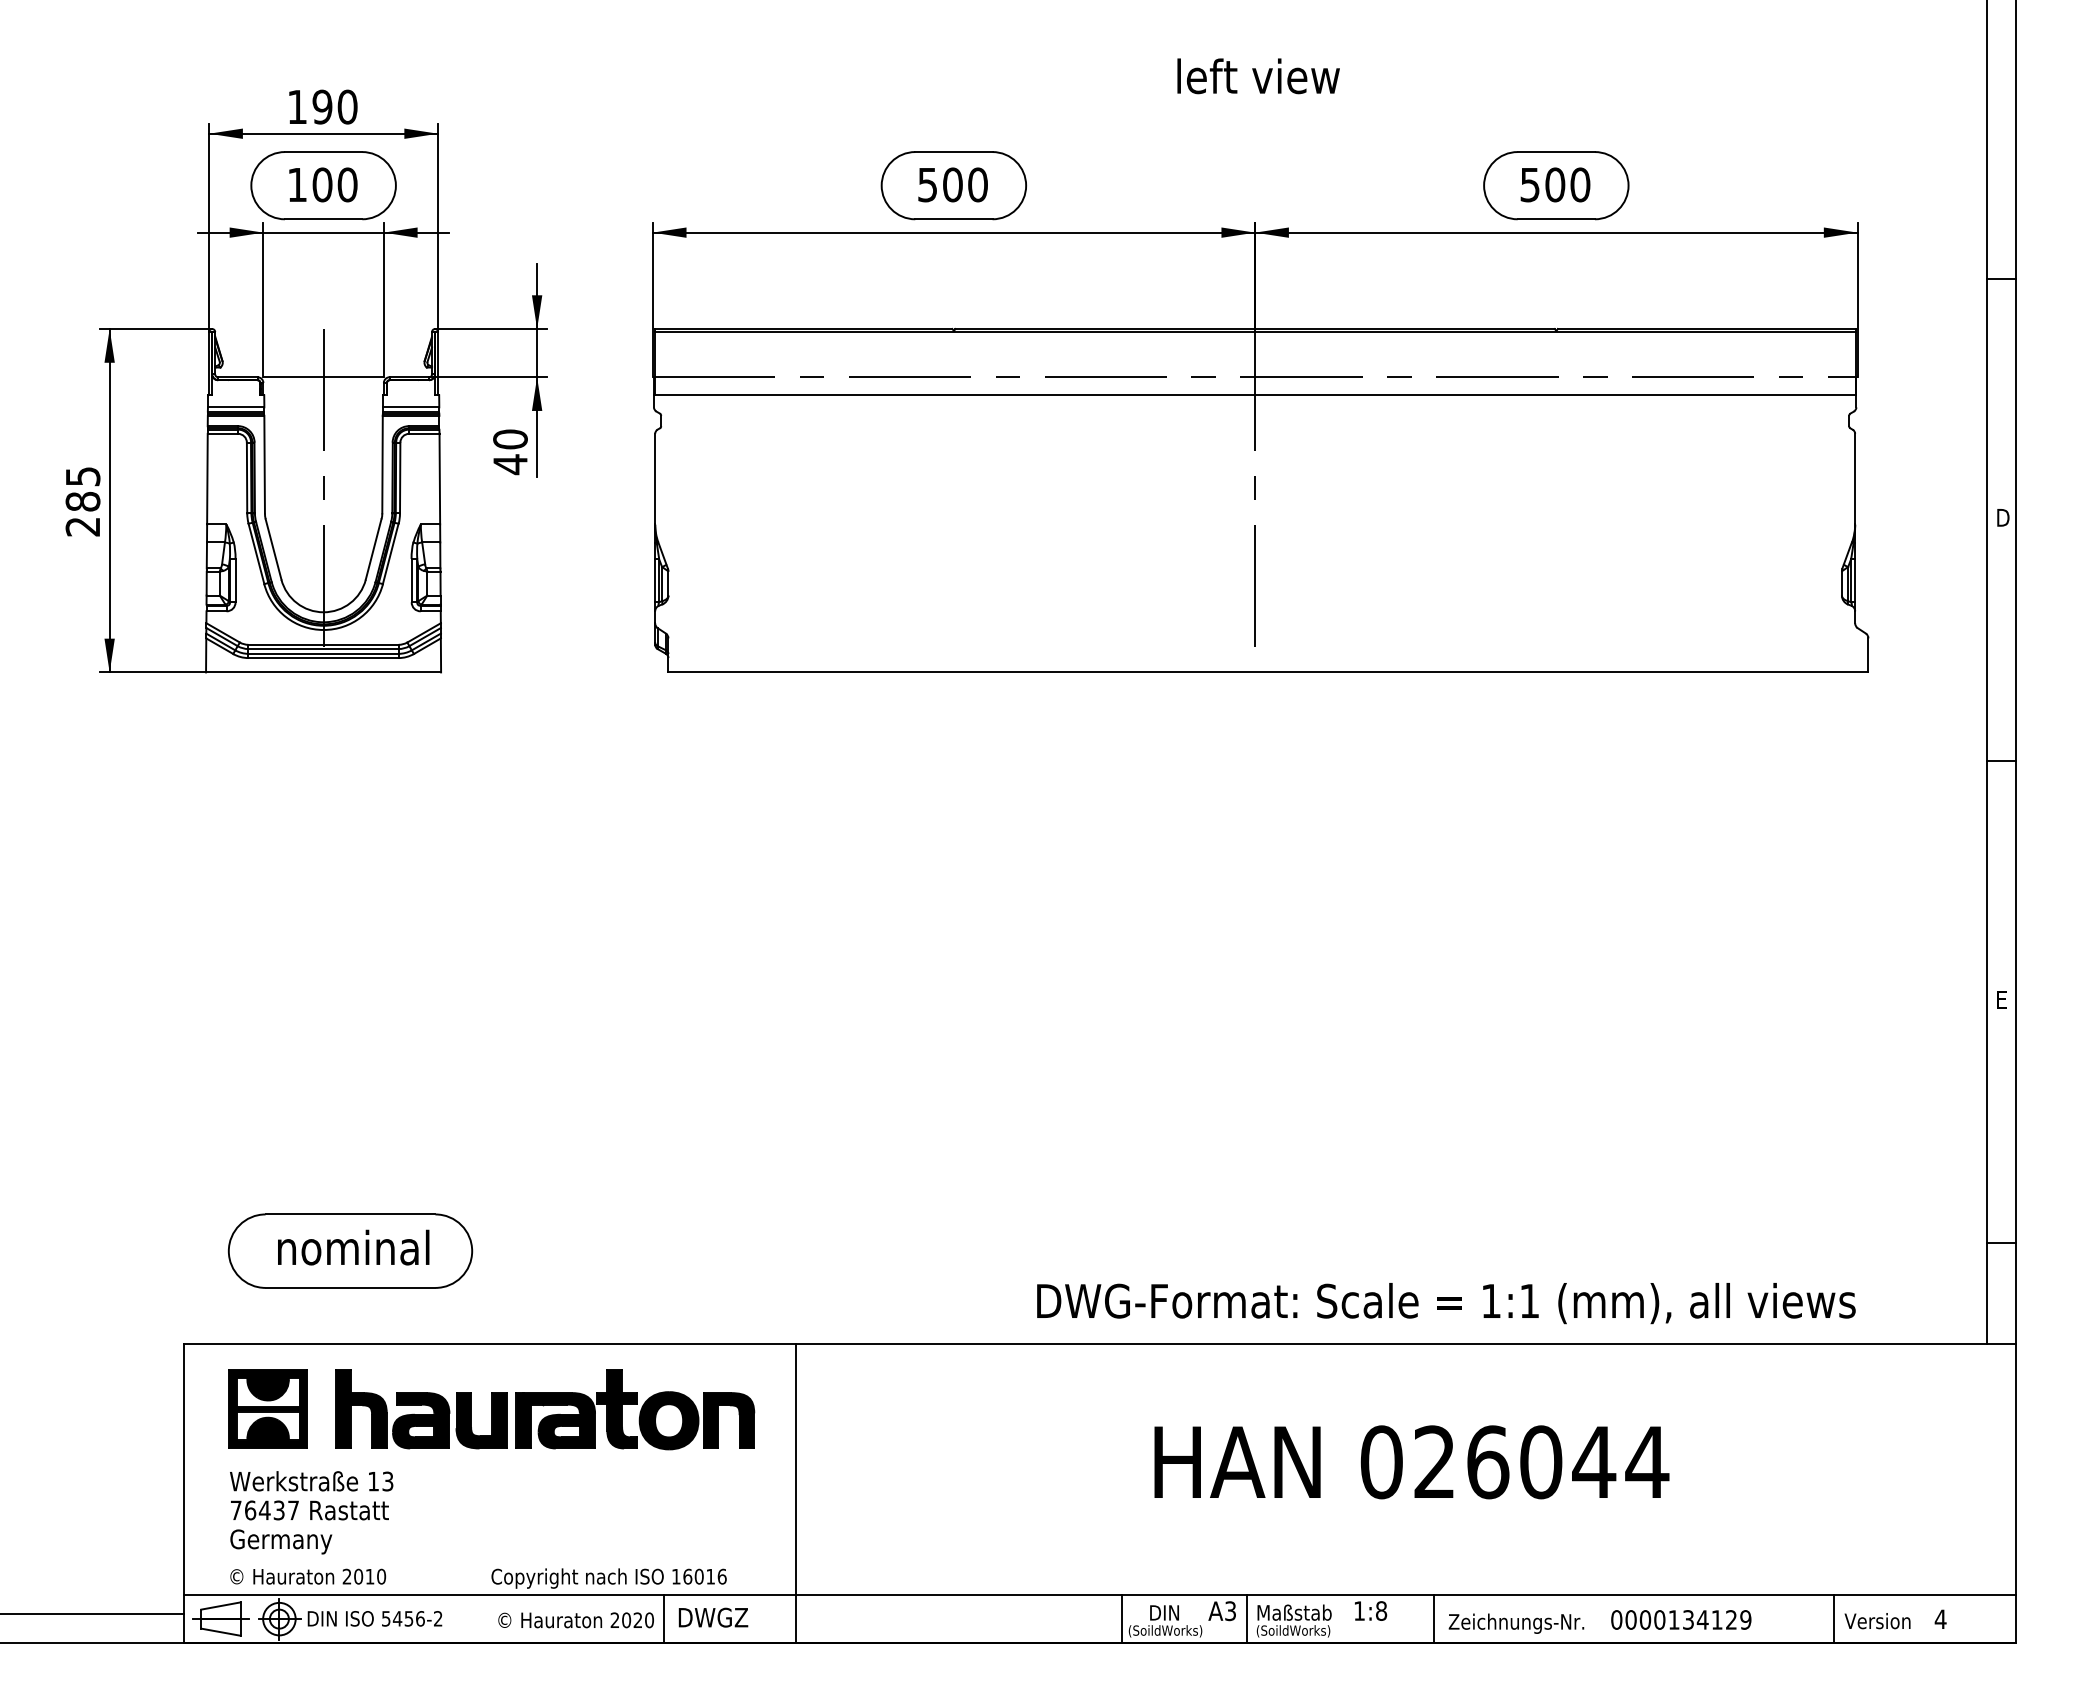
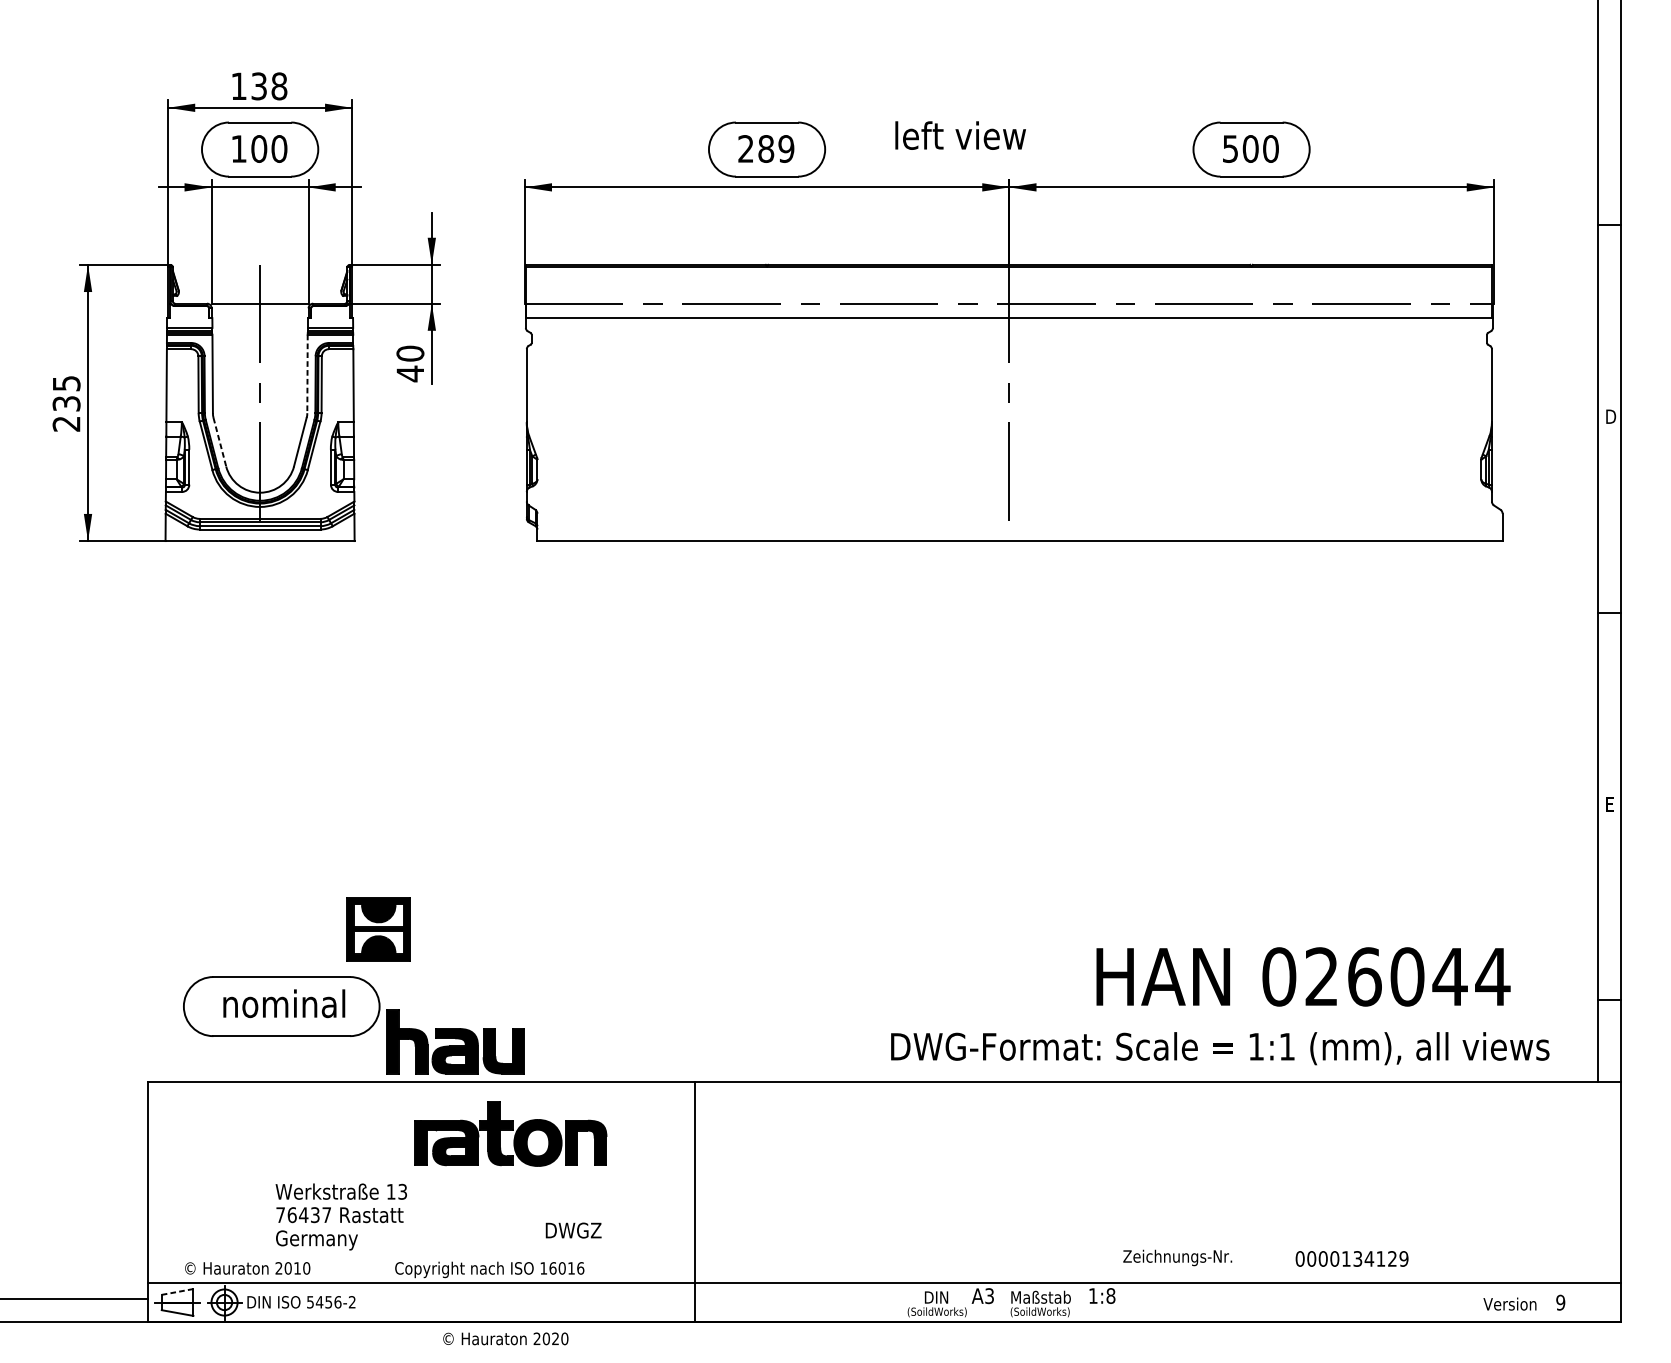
text: (1258, 76) -> (960, 135), moved
text: (334, 106) -> (268, 85), 190 -> 138
text: (952, 184) -> (765, 148), 500 -> 289
line: (382, 464) -> (307, 373), solid -> dashed
text: (82, 501) -> (66, 403), 285 -> 235
line: (273, 549) -> (219, 442), solid -> dashed
text: (1446, 1303) -> (1220, 1048), moved
part: (267, 1408) -> (378, 928), moved
part: (421, 1409) -> (455, 1042), moved
text: (1411, 1462) -> (1303, 977), moved
line: (796, 1493) -> (695, 1201), moved
text: (311, 1512) -> (341, 1216), moved
line: (220, 1606) -> (177, 1292), solid -> dashed
text: (713, 1617) -> (573, 1230), moved
line: (663, 1619) -> (533, 1302), removed
line: (1121, 1619) -> (901, 1302), removed
line: (1246, 1619) -> (1002, 1302), removed
line: (1434, 1619) -> (1153, 1302), removed
text: (1681, 1619) -> (1352, 1258), moved
line: (1834, 1619) -> (1475, 1302), removed
text: (1940, 1619) -> (1560, 1302), 4 -> 9
text: (575, 1620) -> (505, 1339), moved
text: (1516, 1623) -> (1177, 1257), moved

